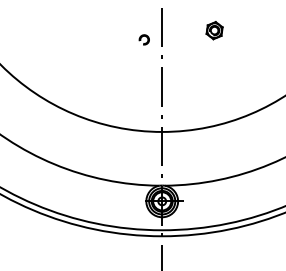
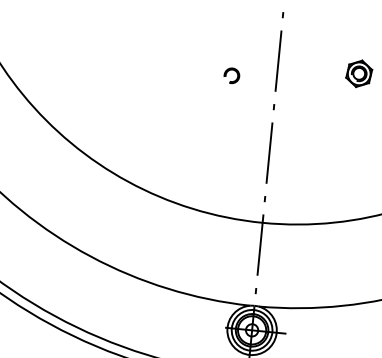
part: (143, 39) -> (230, 75), moved

